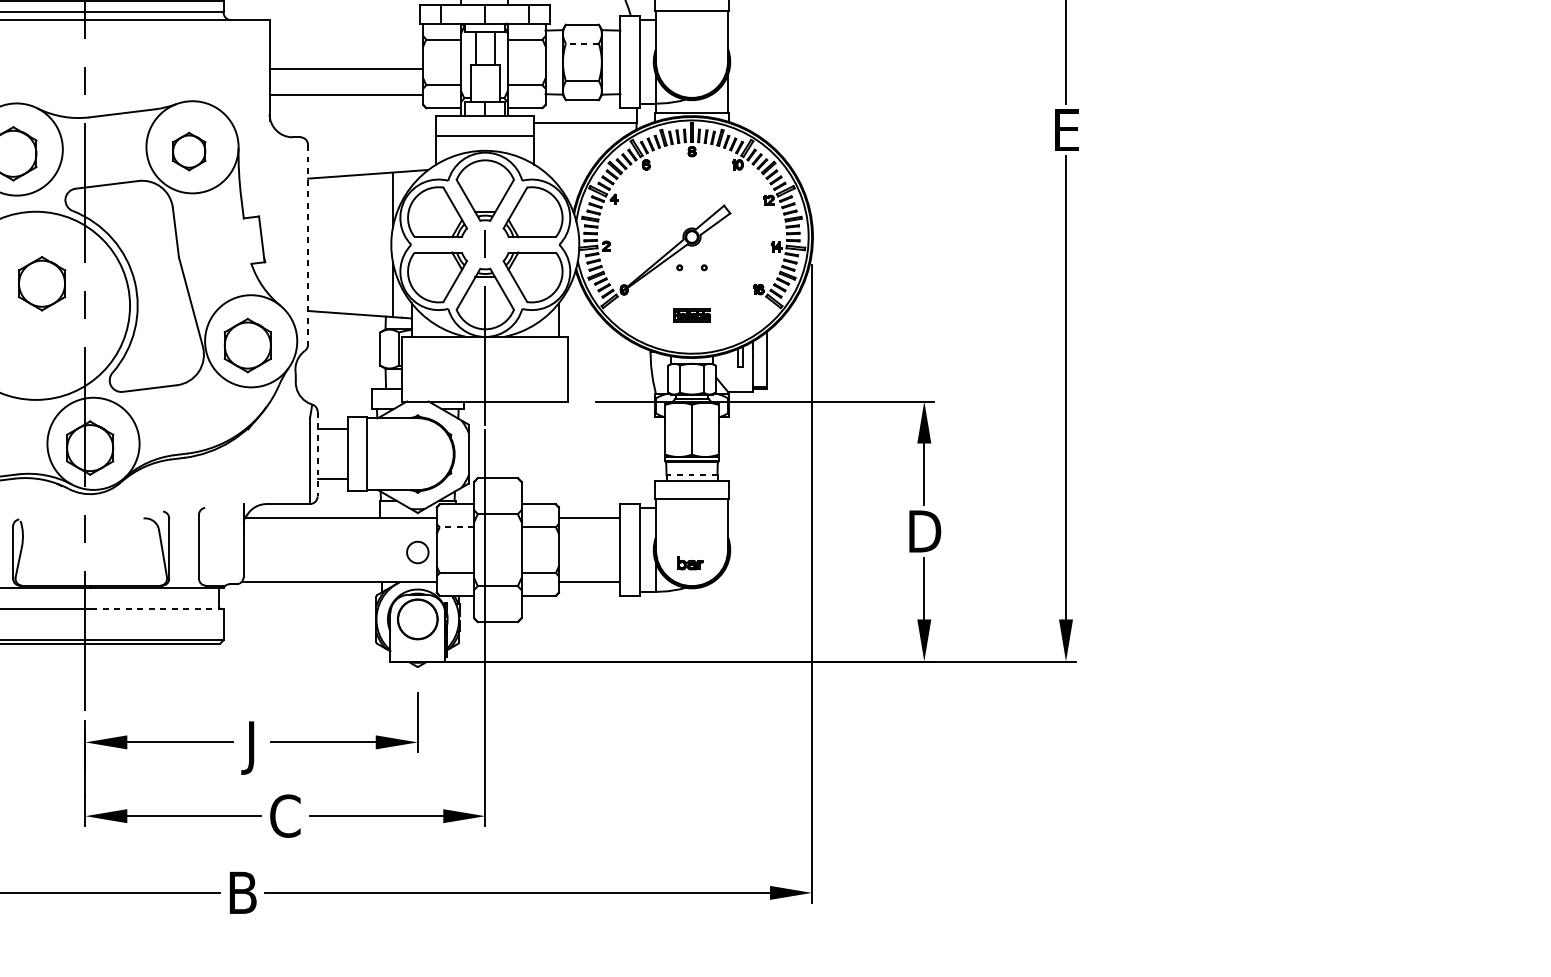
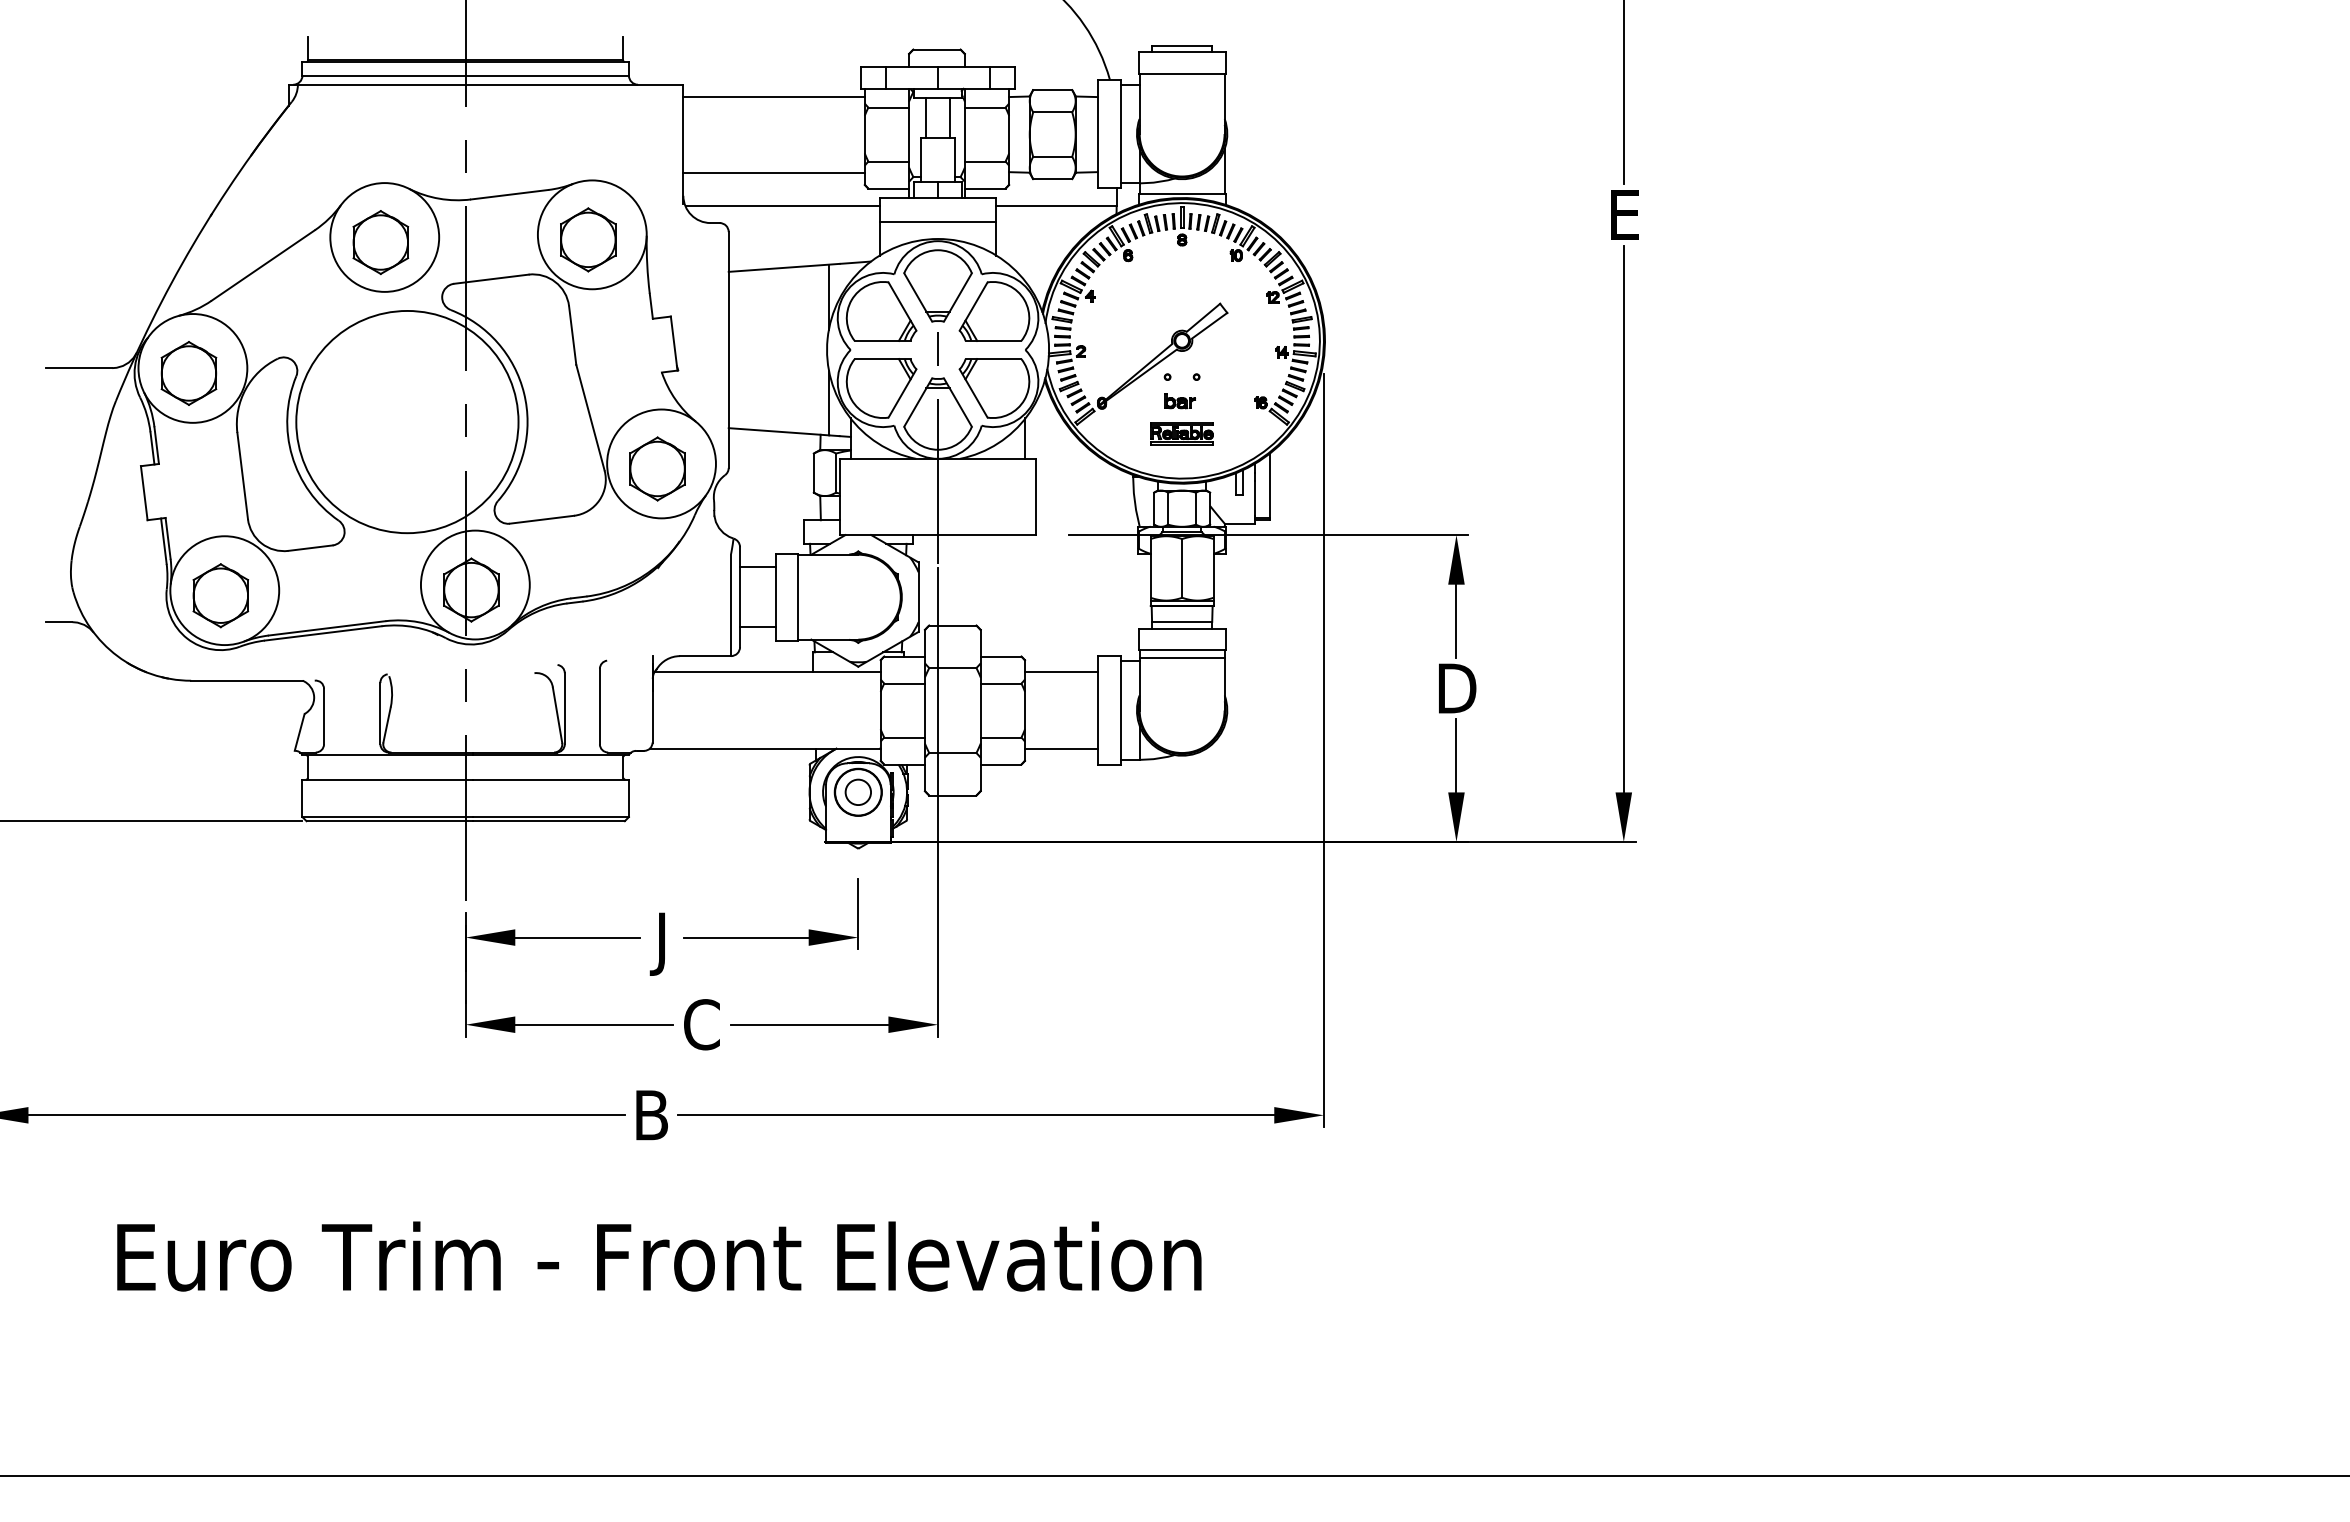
line: (582, 43) -> (1052, 112), dashed -> solid
line: (345, 69) -> (773, 96), moved
line: (353, 123) -> (782, 206), added
part: (189, 151) -> (588, 239), size x1.43
line: (307, 245) -> (728, 350), dashed -> solid
part: (41, 283) -> (414, 395), removed
part: (691, 315) -> (1181, 433), size x1.43
line: (318, 454) -> (740, 597), dashed -> solid
line: (691, 475) -> (1181, 622), dashed -> solid
line: (691, 505) -> (1181, 657), added
line: (456, 527) -> (904, 683), dashed -> solid
circle: (417, 551) -> (857, 791), moved
part: (689, 563) -> (1179, 401), moved
line: (157, 608) -> (551, 779), dashed -> solid

